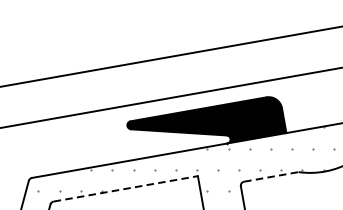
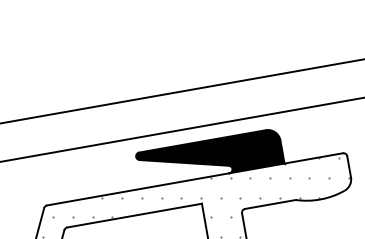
line: (271, 176) -> (270, 204), dashed -> solid
line: (126, 188) -> (135, 215), dashed -> solid

